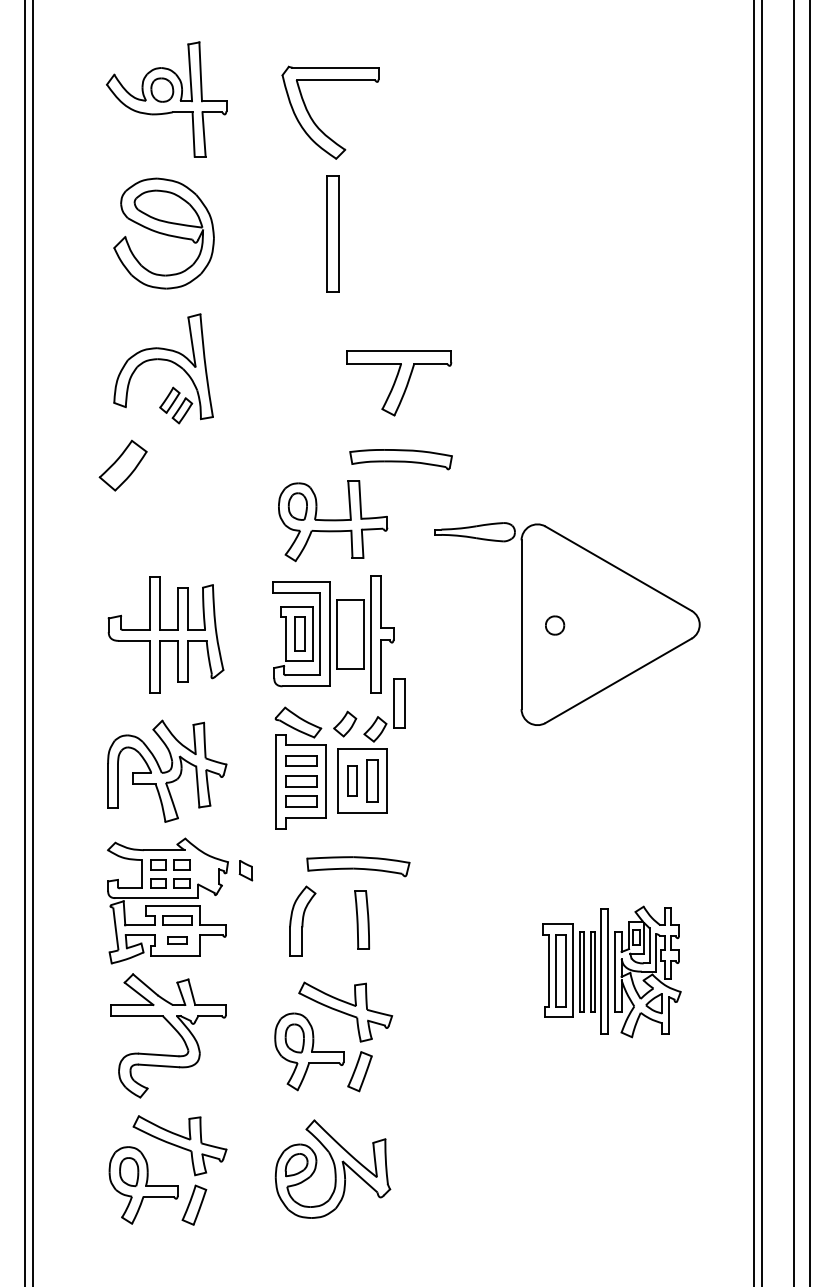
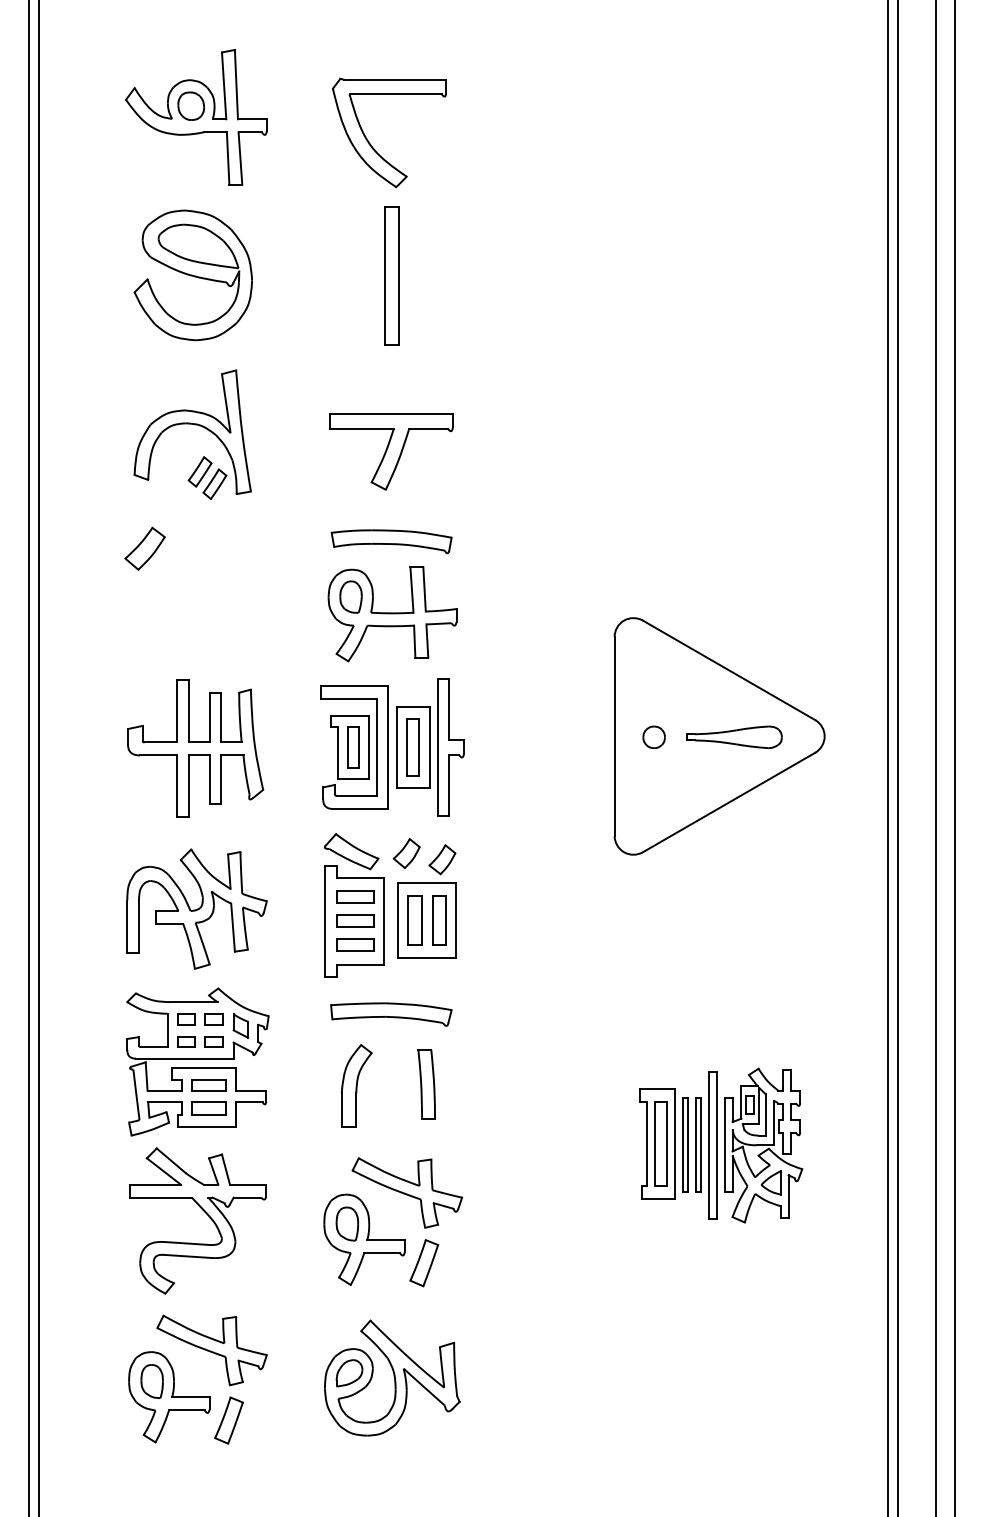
part: (399, 383) -> (391, 451), moved
part: (400, 459) -> (391, 541), moved
part: (122, 465) -> (144, 548), size x0.71
part: (474, 531) -> (734, 736), moved
part: (399, 703) -> (412, 747), moved
part: (351, 780) -> (414, 920), size x1.43
part: (358, 866) -> (391, 1014), moved
part: (245, 870) -> (240, 1025), moved
part: (176, 940) -> (208, 1108), size x1.43

